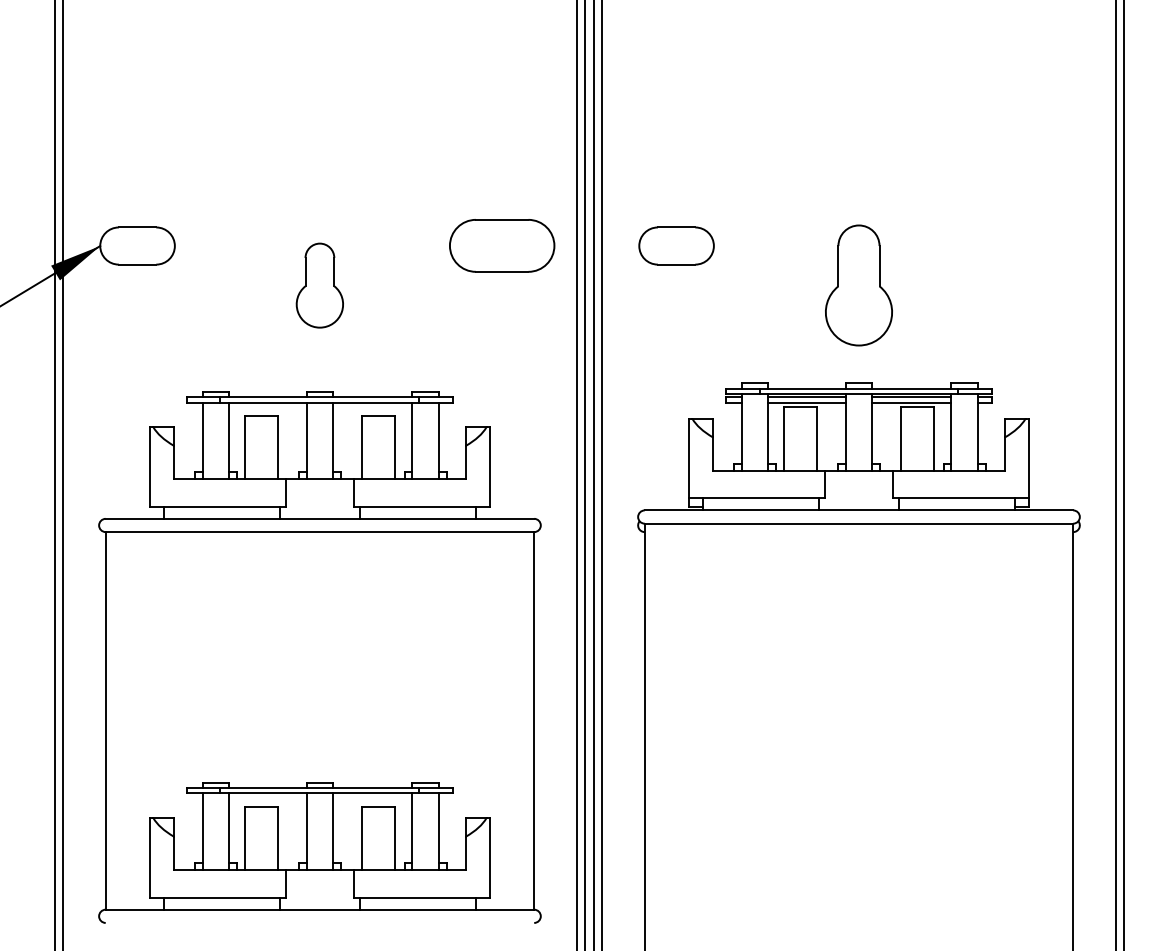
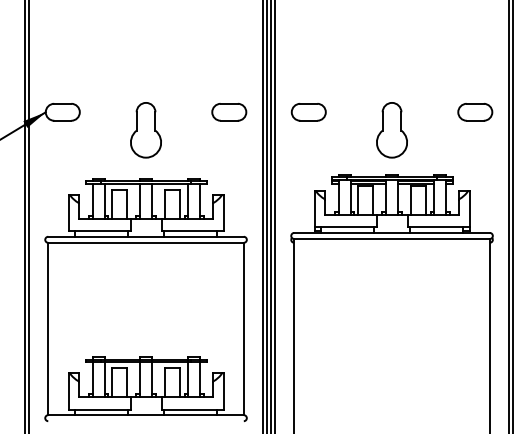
part: (502, 246) -> (229, 112), size x0.71
part: (1041, 246) -> (475, 112), added
part: (318, 285) -> (145, 130), size x1.43

